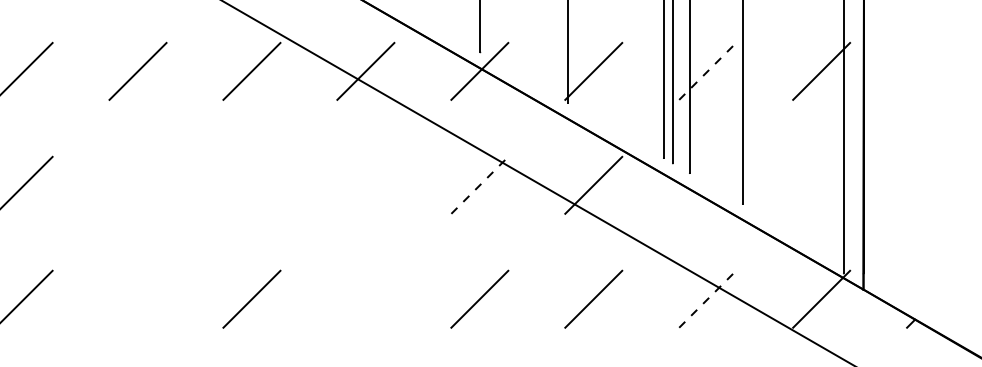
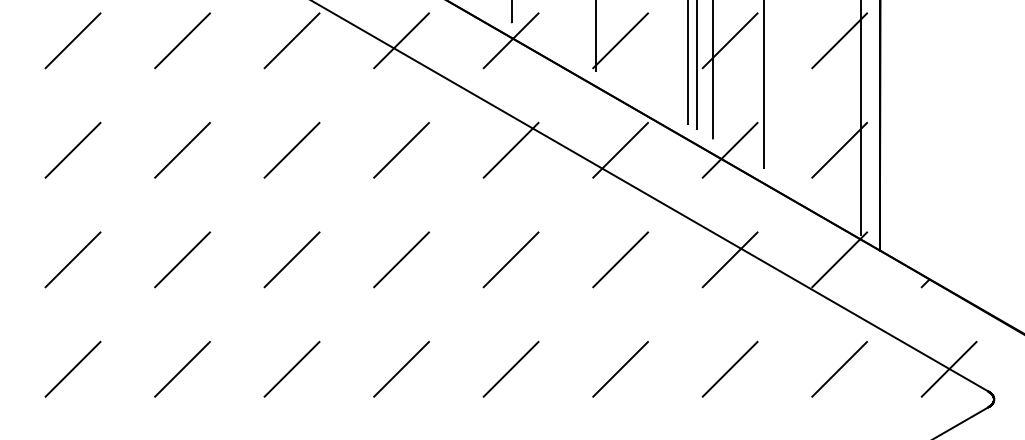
line: (708, 71) -> (730, 40), dashed -> solid
line: (137, 184) -> (182, 149), added
line: (251, 184) -> (291, 149), added
line: (365, 184) -> (401, 149), added
line: (707, 184) -> (729, 149), added
line: (821, 184) -> (839, 149), added
line: (480, 185) -> (511, 150), dashed -> solid
line: (137, 298) -> (182, 259), added
line: (365, 298) -> (401, 259), added
line: (708, 298) -> (730, 259), dashed -> solid

